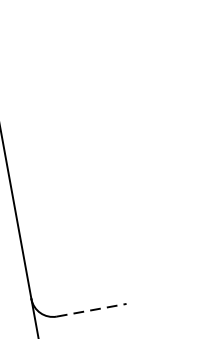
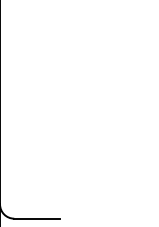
line: (91, 309) -> (37, 218), dashed -> solid

